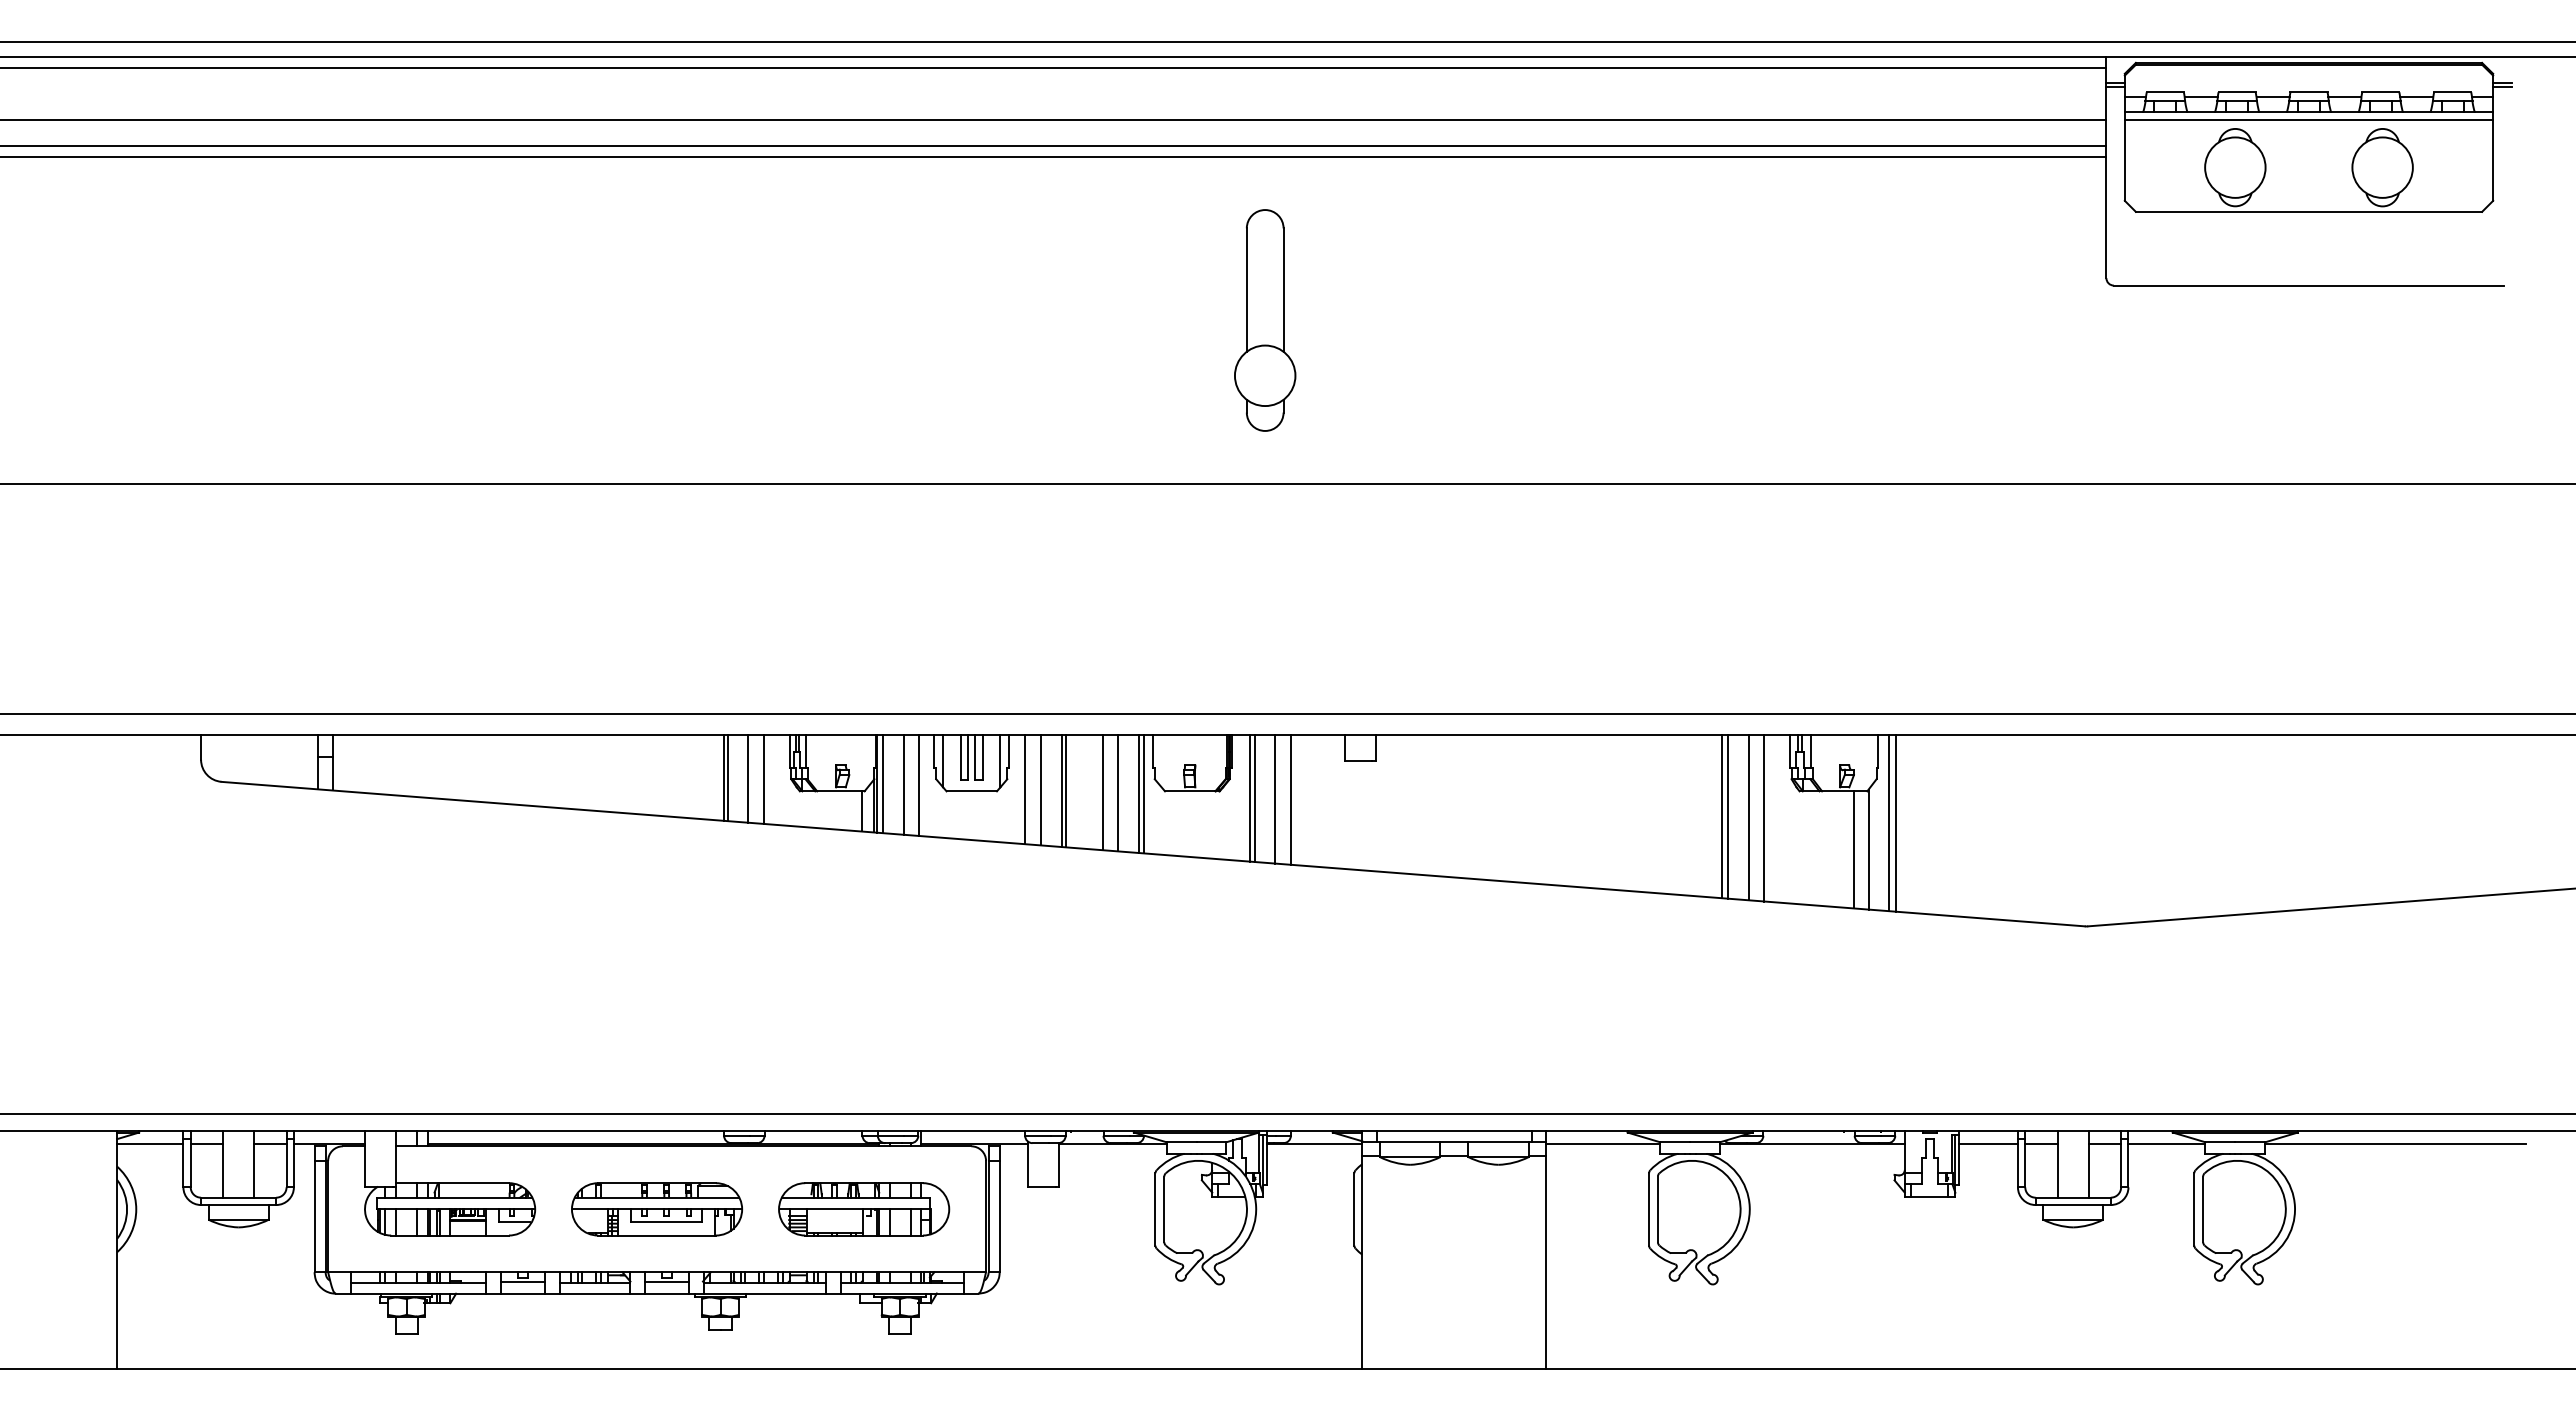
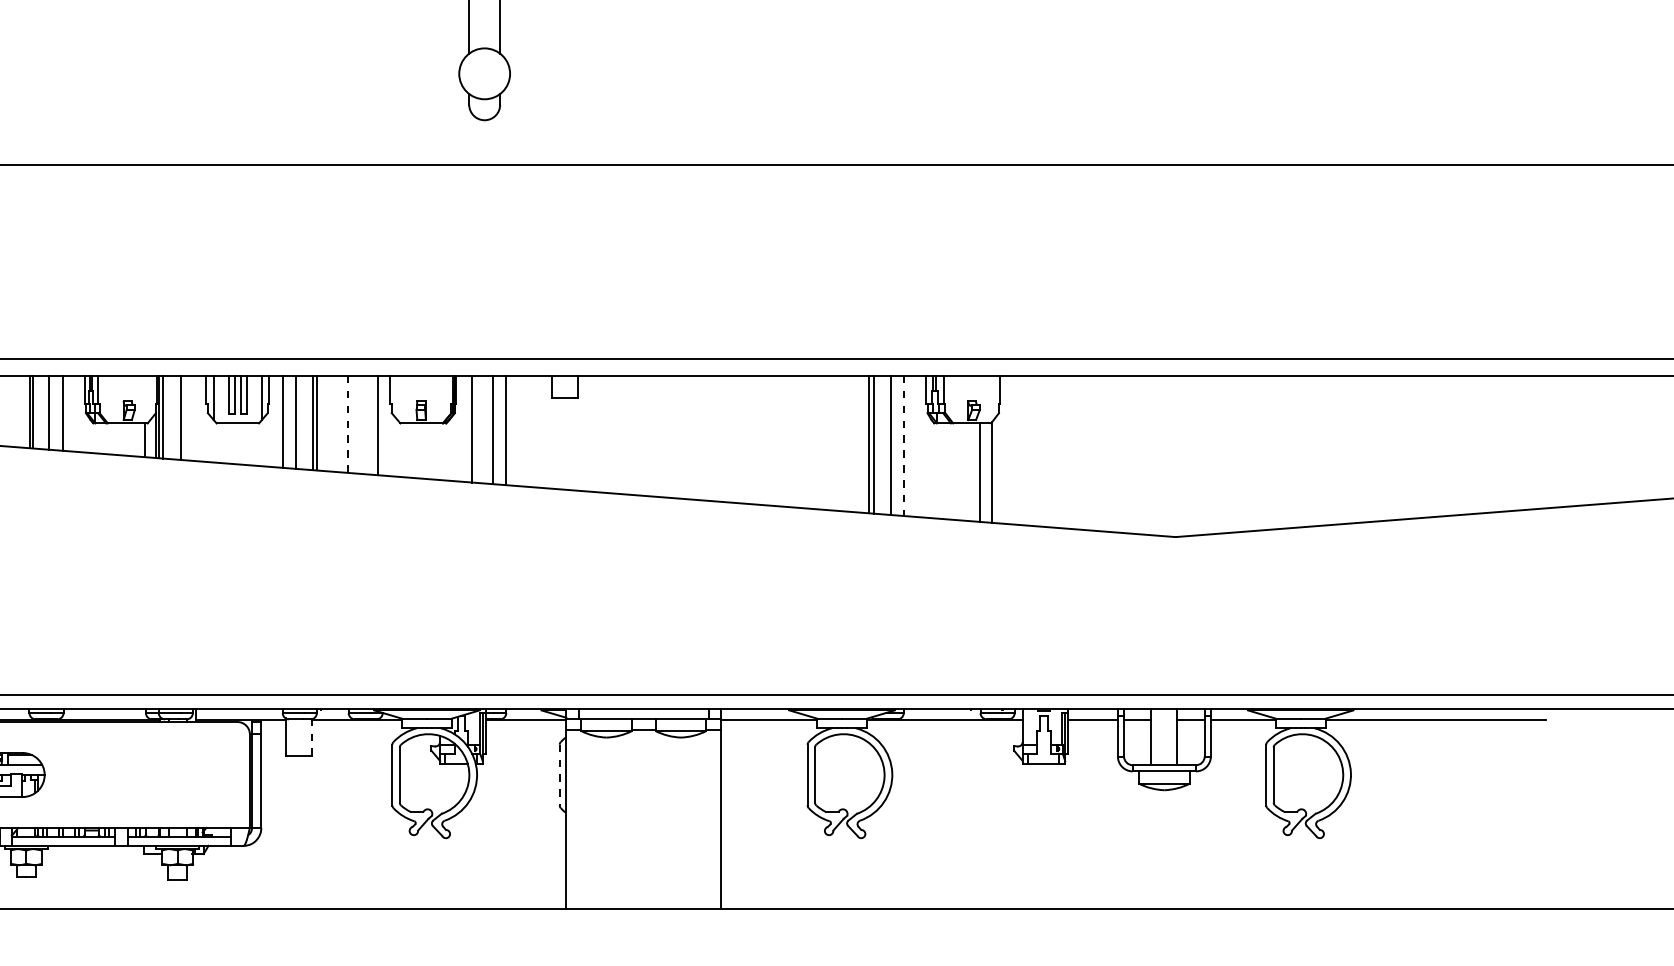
line: (918, 784) -> (193, 417), removed
line: (1103, 792) -> (348, 424), solid -> dashed
line: (1117, 792) -> (360, 424), removed
line: (1144, 793) -> (383, 425), removed
line: (1254, 797) -> (475, 428), removed
line: (1763, 818) -> (903, 446), solid -> dashed
line: (1889, 822) -> (1009, 449), removed
line: (1895, 822) -> (1014, 449), removed
line: (1059, 1164) -> (311, 737), solid -> dashed
part: (864, 1209) -> (147, 775), removed
line: (1354, 1209) -> (559, 775), solid -> dashed

